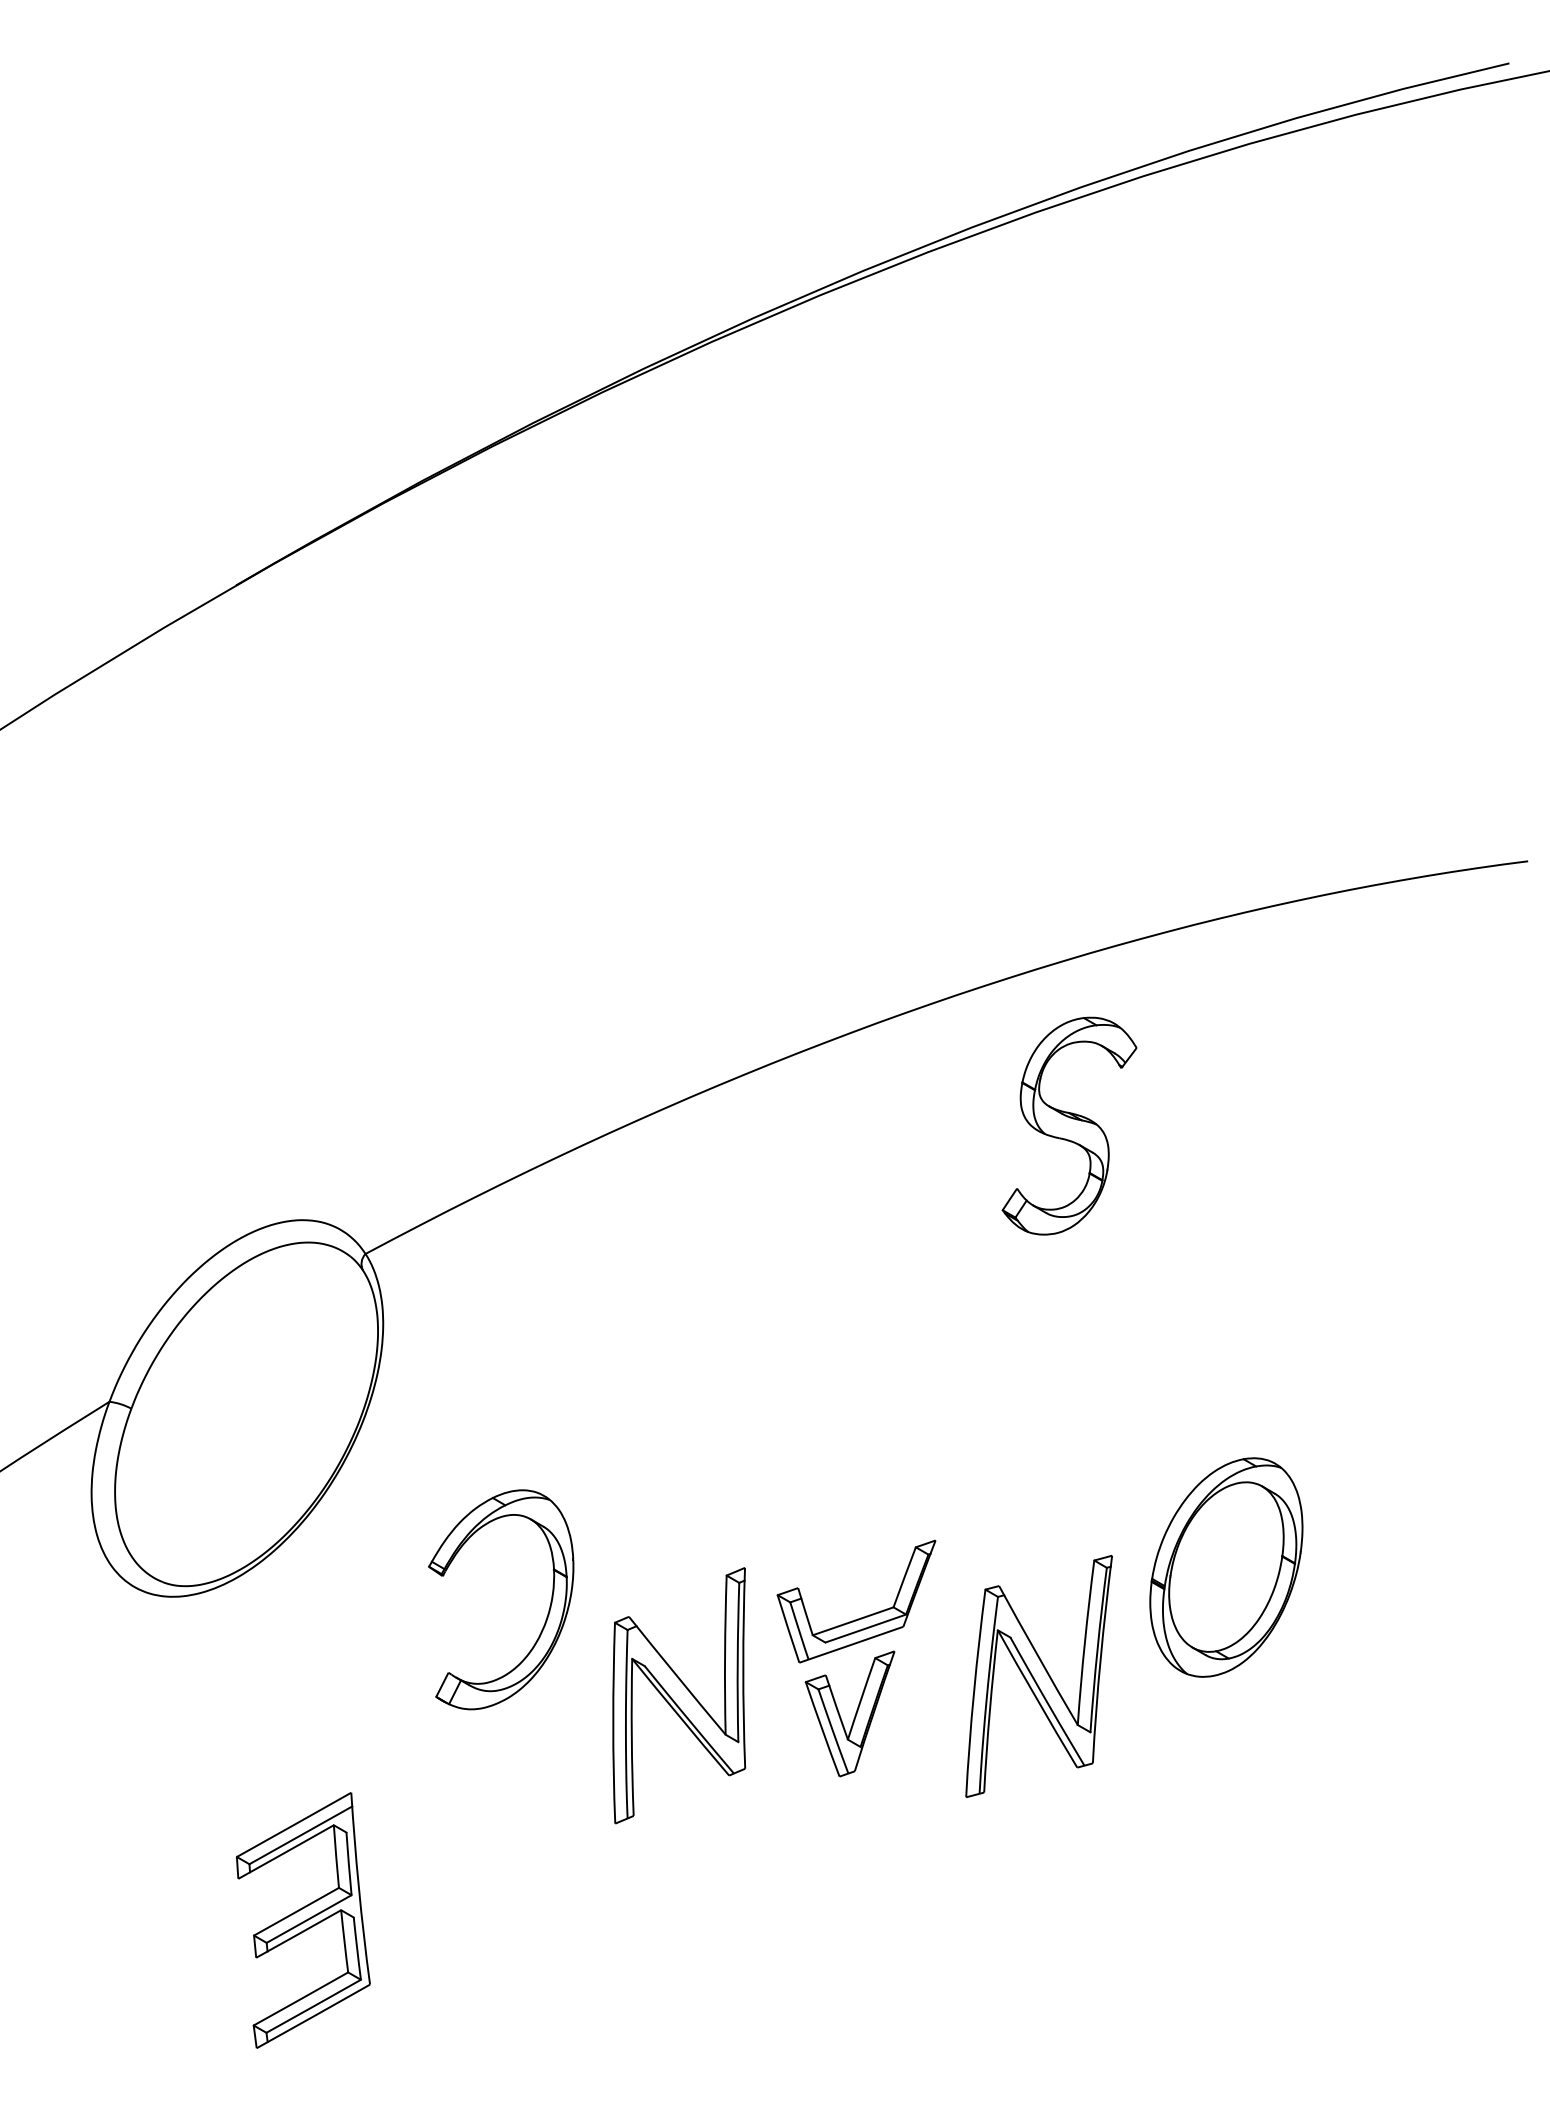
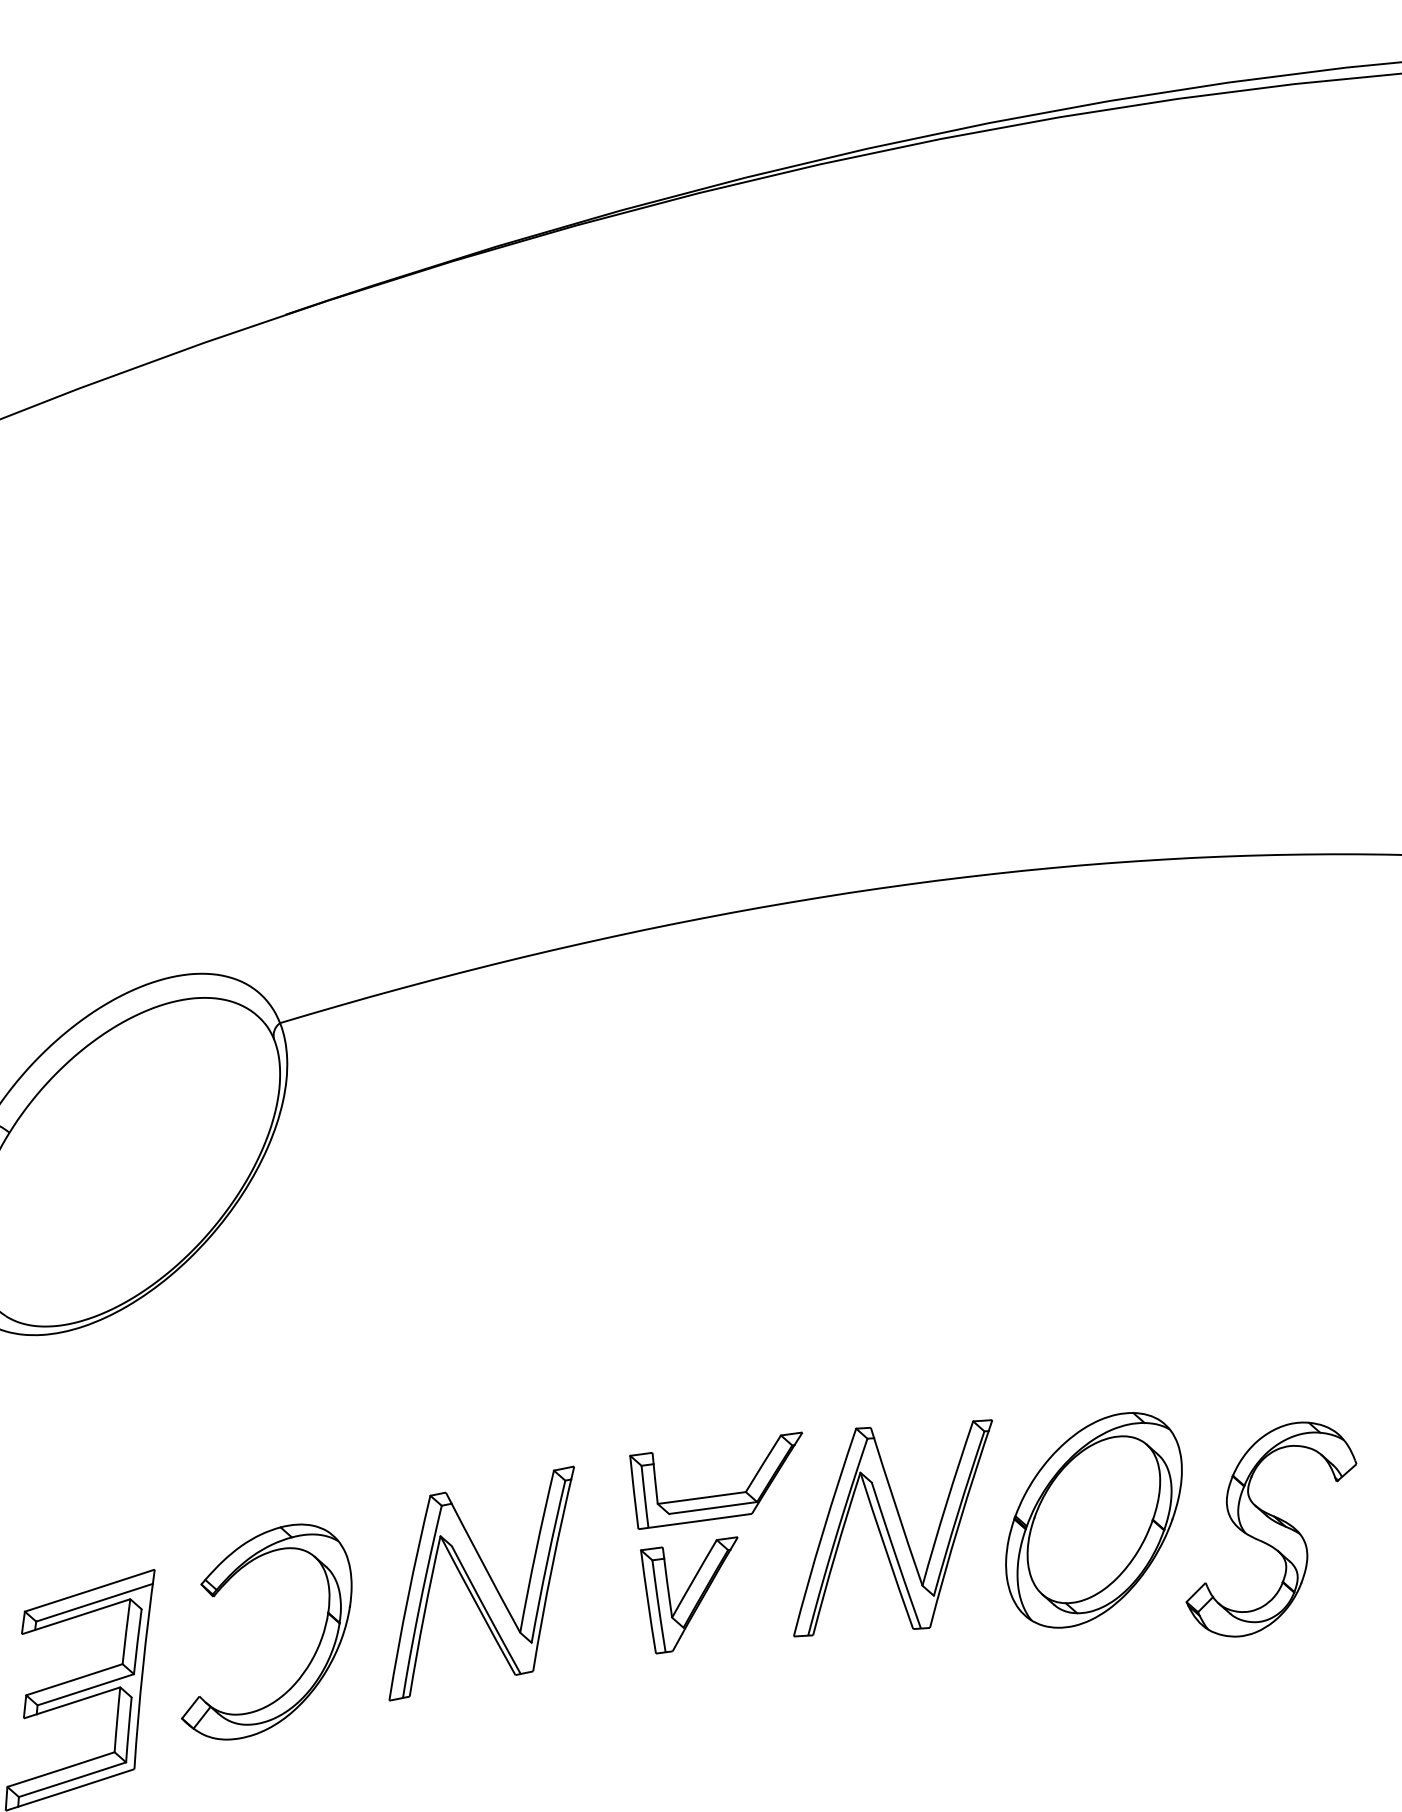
part: (1069, 1125) -> (1272, 1529), moved
part: (548, 1609) -> (314, 1652), moved
part: (1038, 1676) -> (892, 1528), moved
part: (679, 1695) -> (481, 1583), moved

